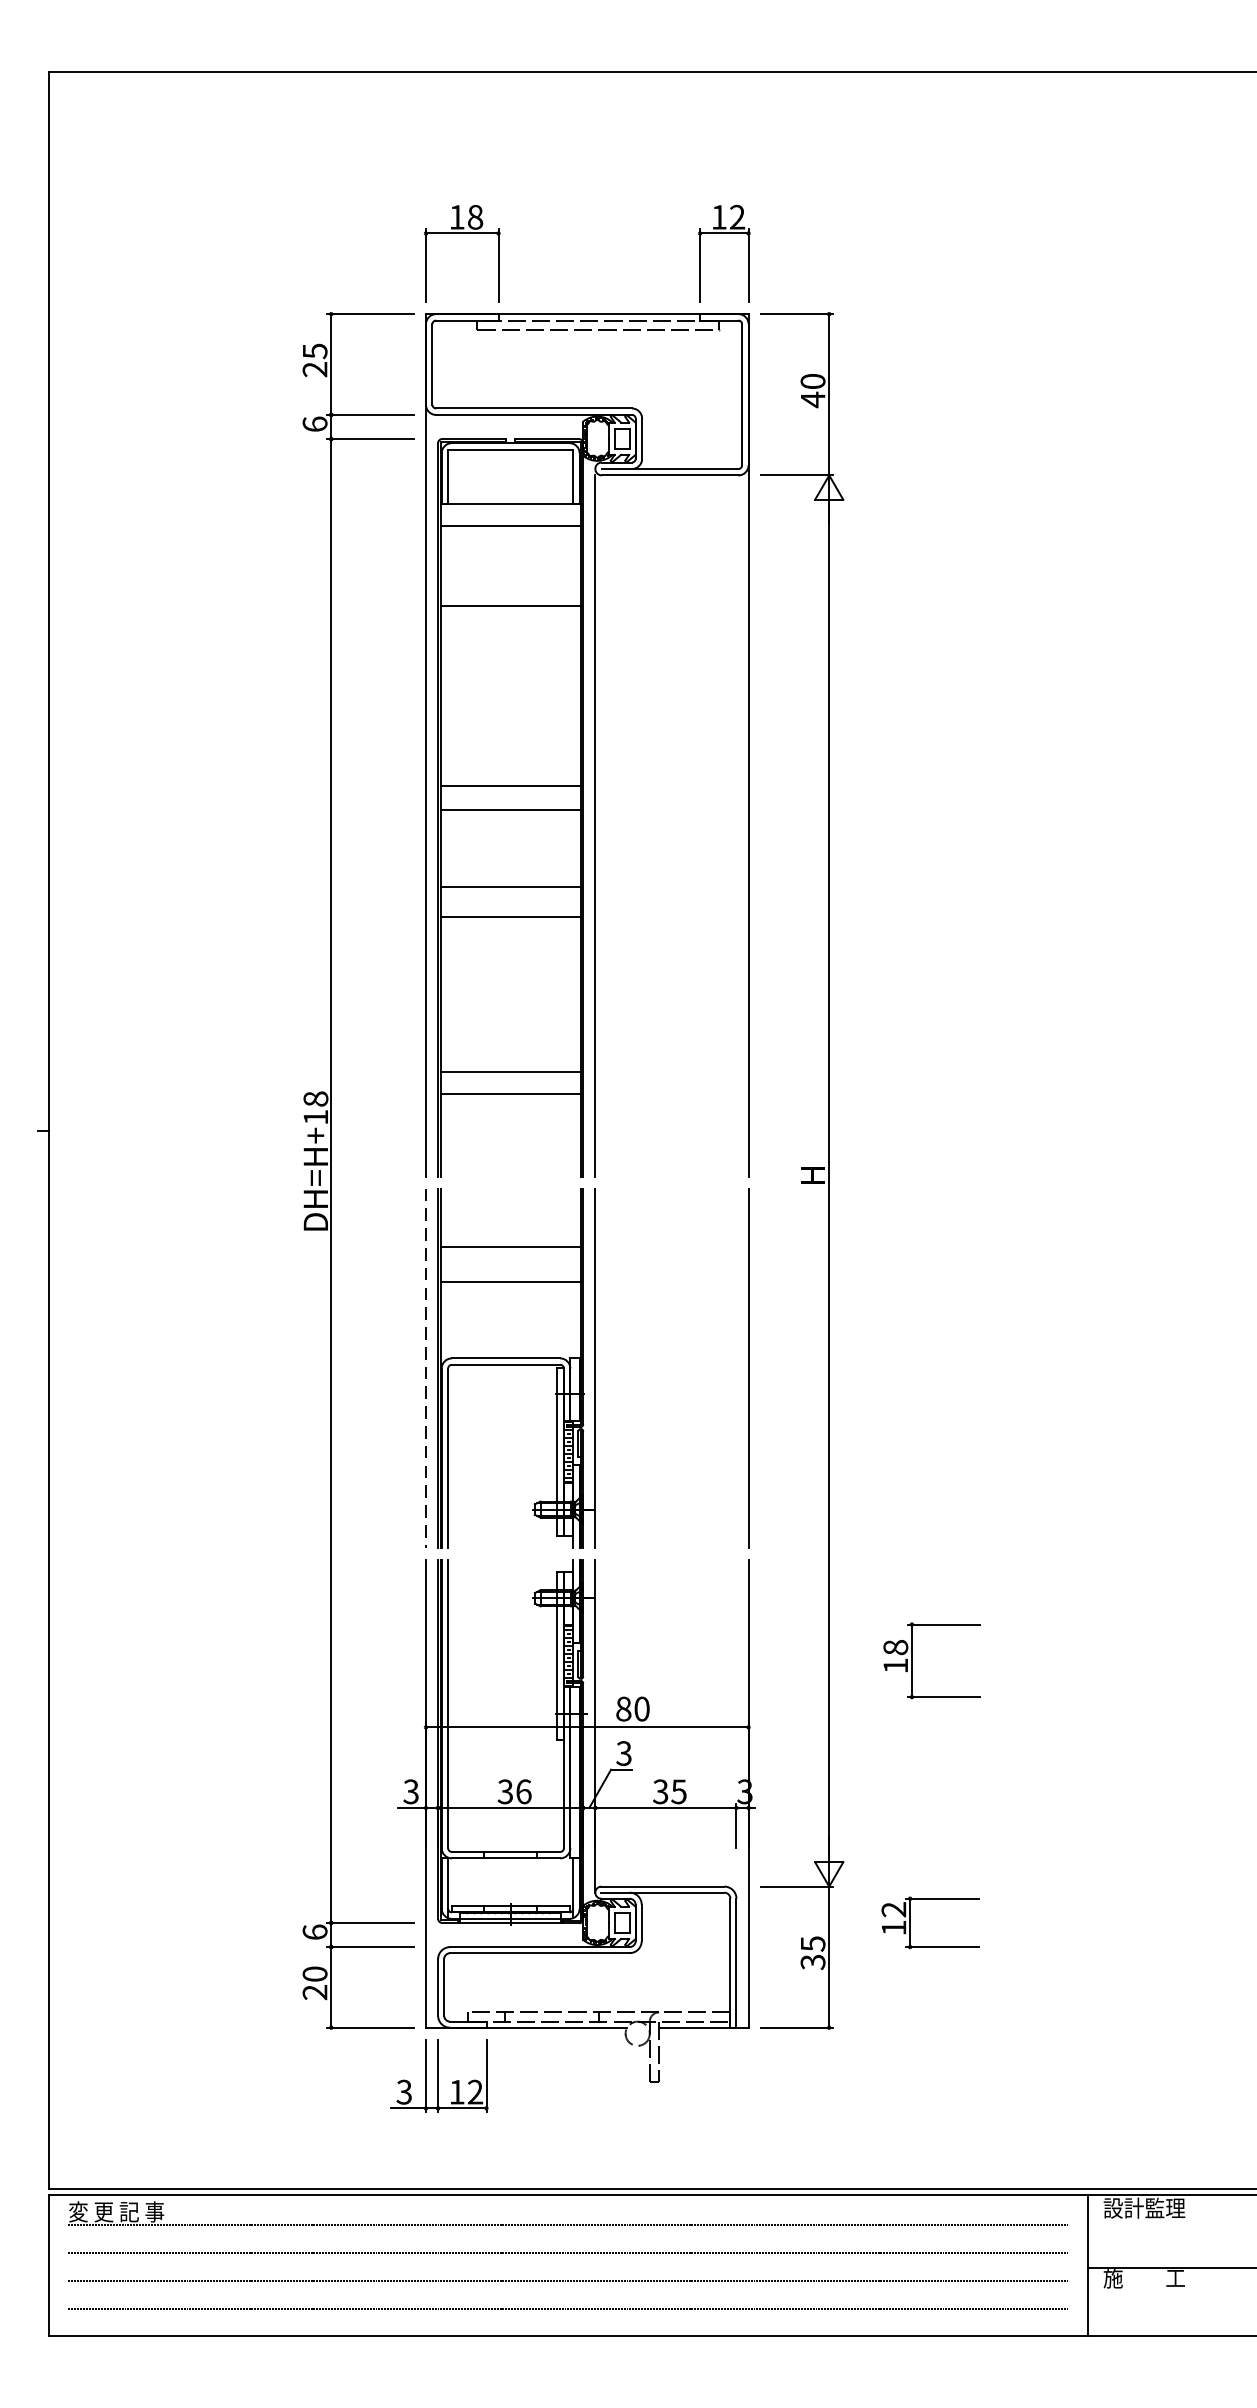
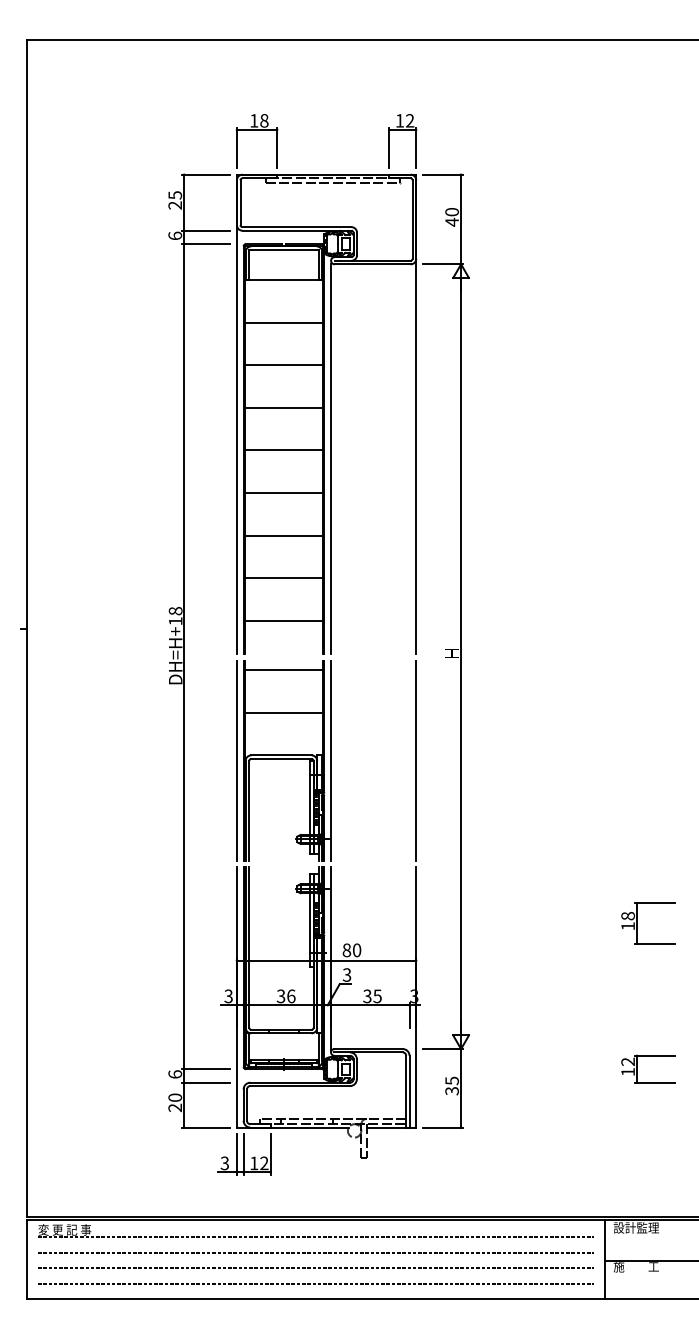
line: (509, 526) -> (283, 322), moved
line: (509, 606) -> (283, 365), moved
line: (509, 784) -> (283, 407), moved
line: (509, 916) -> (283, 535), moved
line: (509, 1070) -> (283, 620), moved
line: (509, 1094) -> (283, 578), moved
line: (509, 1247) -> (283, 670), moved
line: (425, 1367) -> (236, 760), dashed -> solid
part: (912, 1660) -> (637, 923), moved
part: (910, 1921) -> (637, 1068), moved

